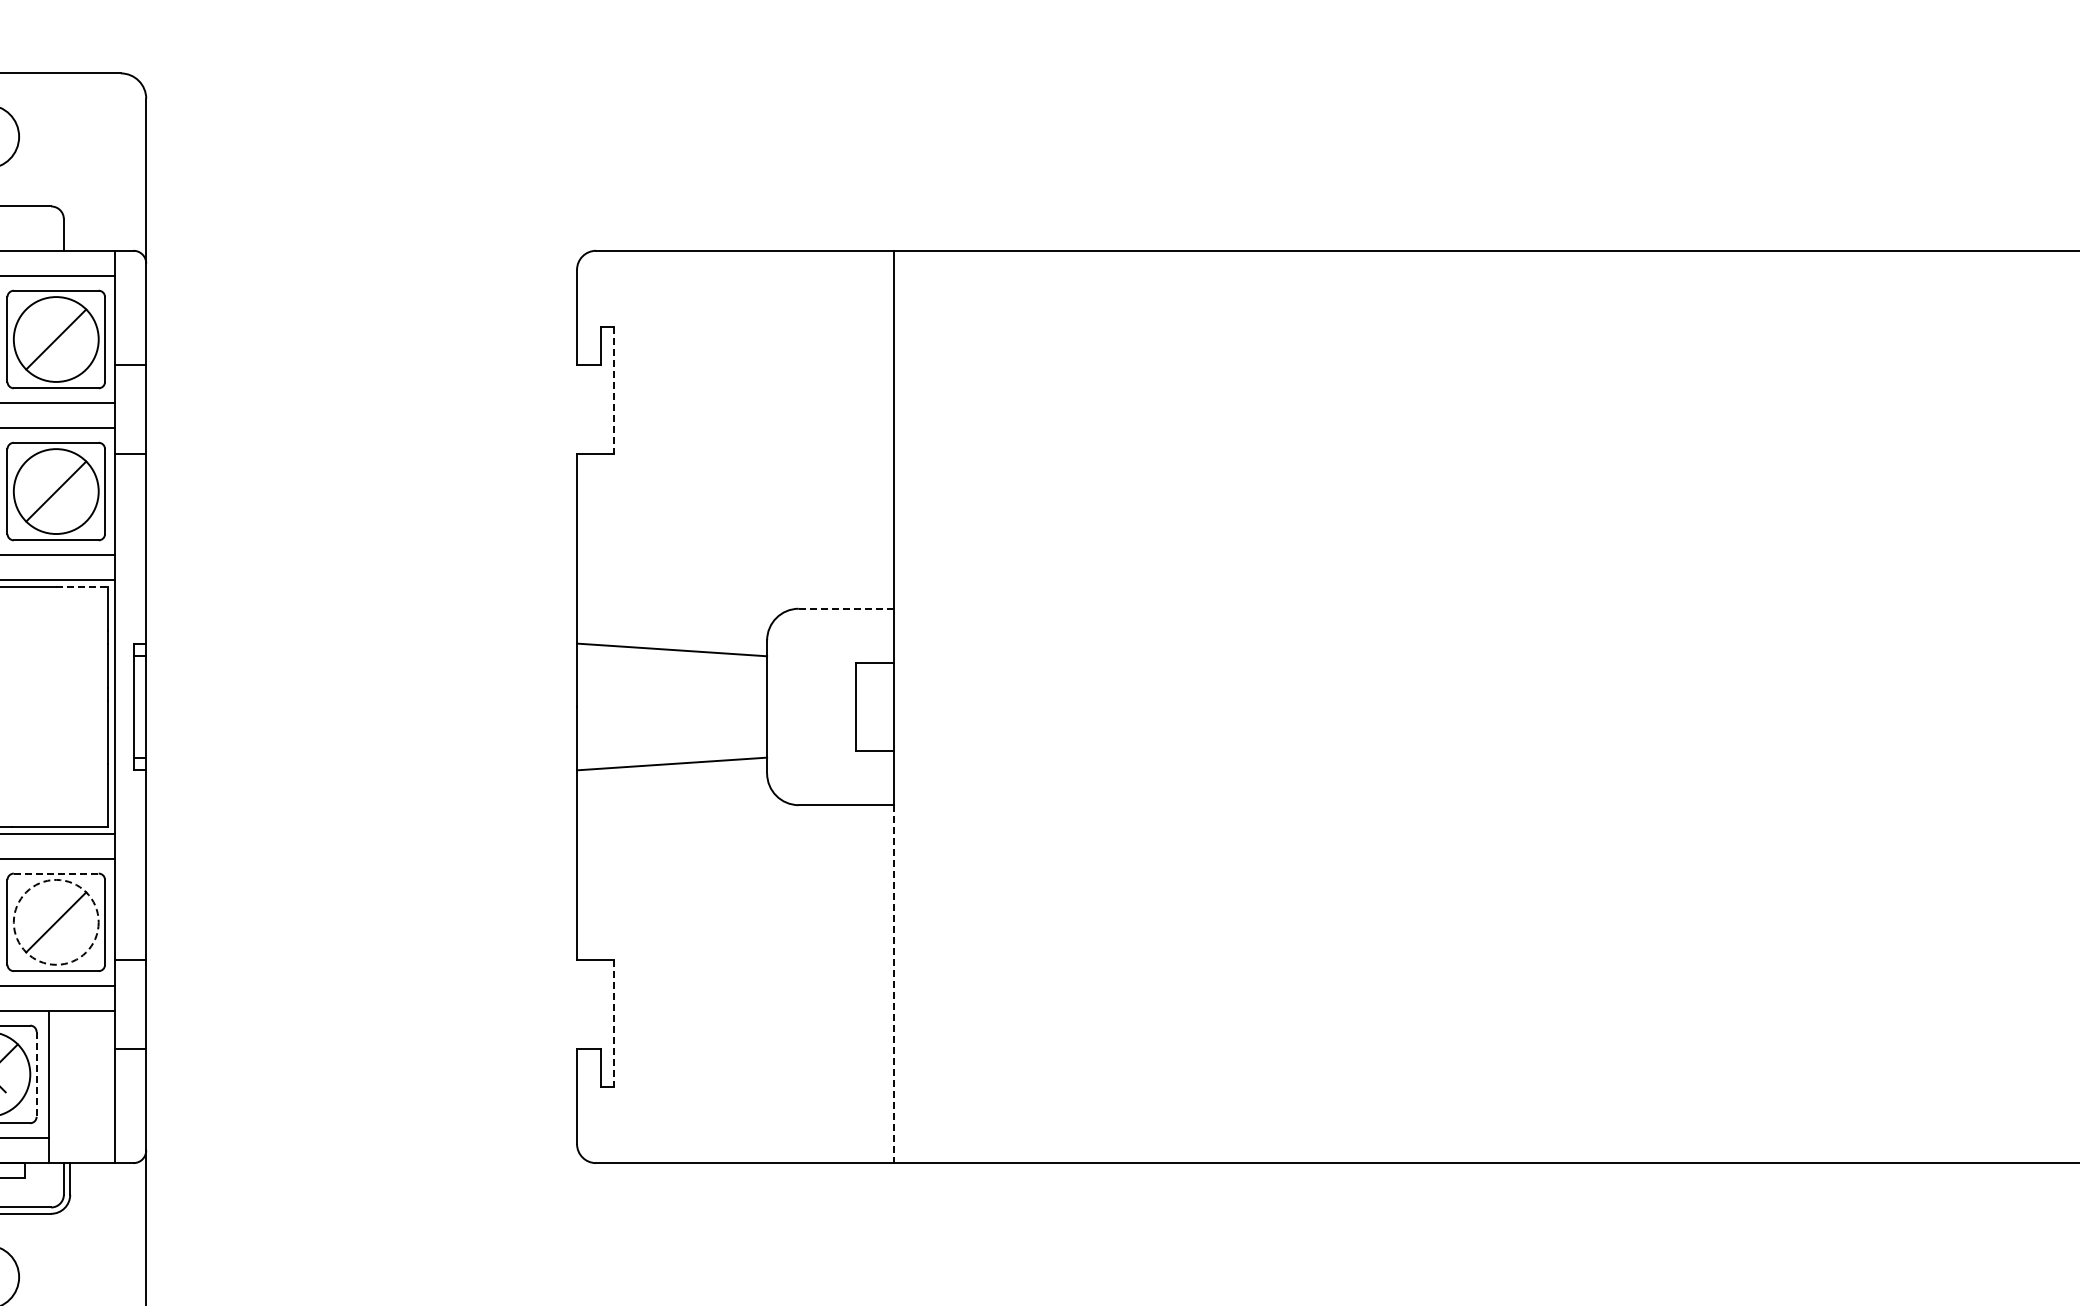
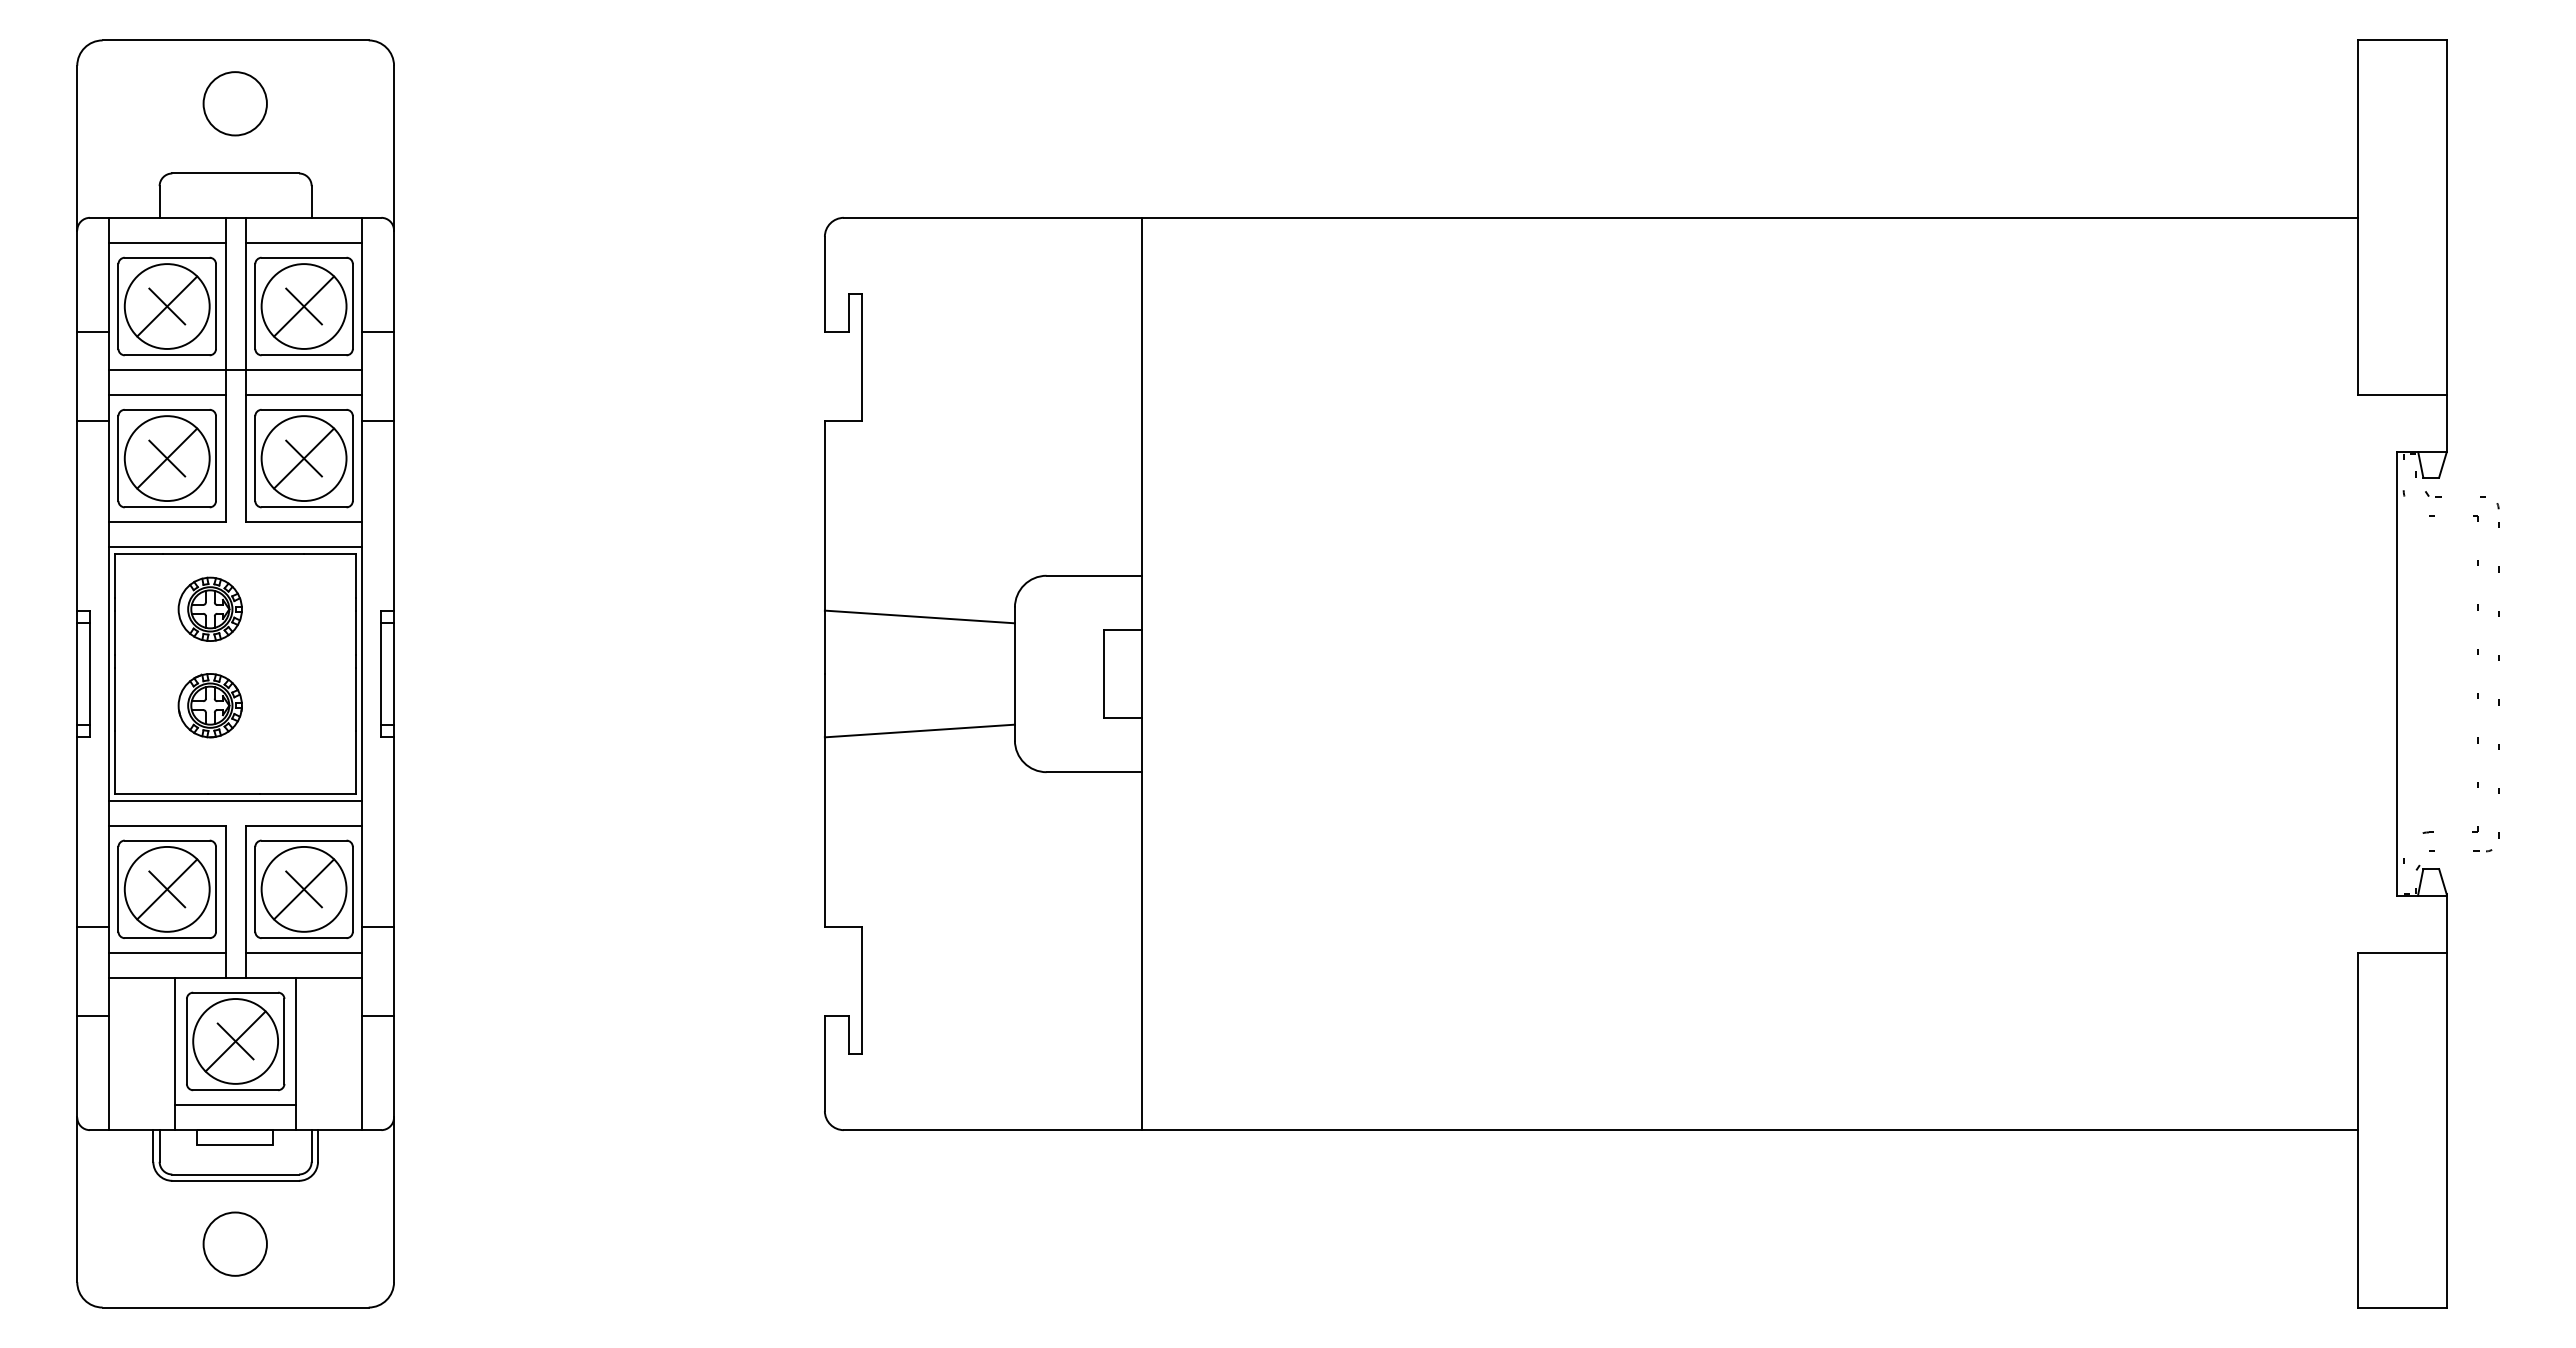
line: (55, 339) -> (303, 306), added
line: (613, 390) -> (861, 357), dashed -> solid
line: (55, 491) -> (303, 458), added
line: (82, 586) -> (330, 553), dashed -> solid
line: (846, 608) -> (1094, 575), dashed -> solid
line: (56, 873) -> (304, 840), dashed -> solid
circle: (55, 921) -> (303, 888), dashed -> solid
line: (55, 922) -> (303, 889), added
line: (893, 984) -> (1141, 951), dashed -> solid
line: (613, 1024) -> (861, 991), dashed -> solid
line: (36, 1074) -> (284, 1041), dashed -> solid

